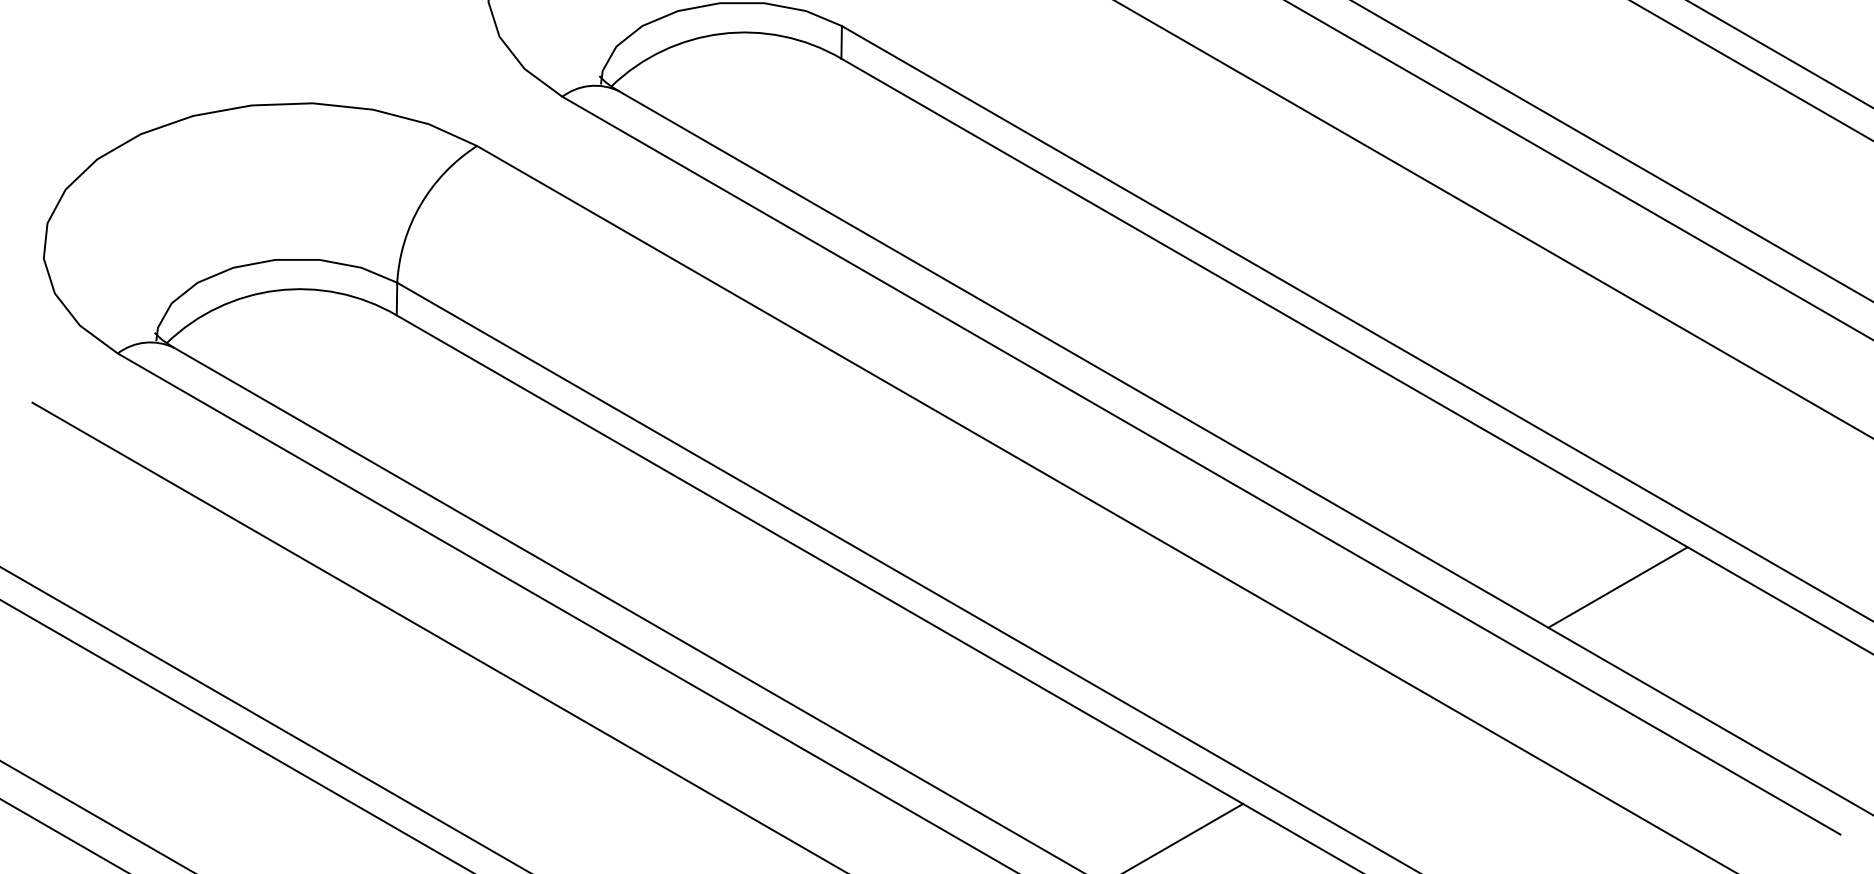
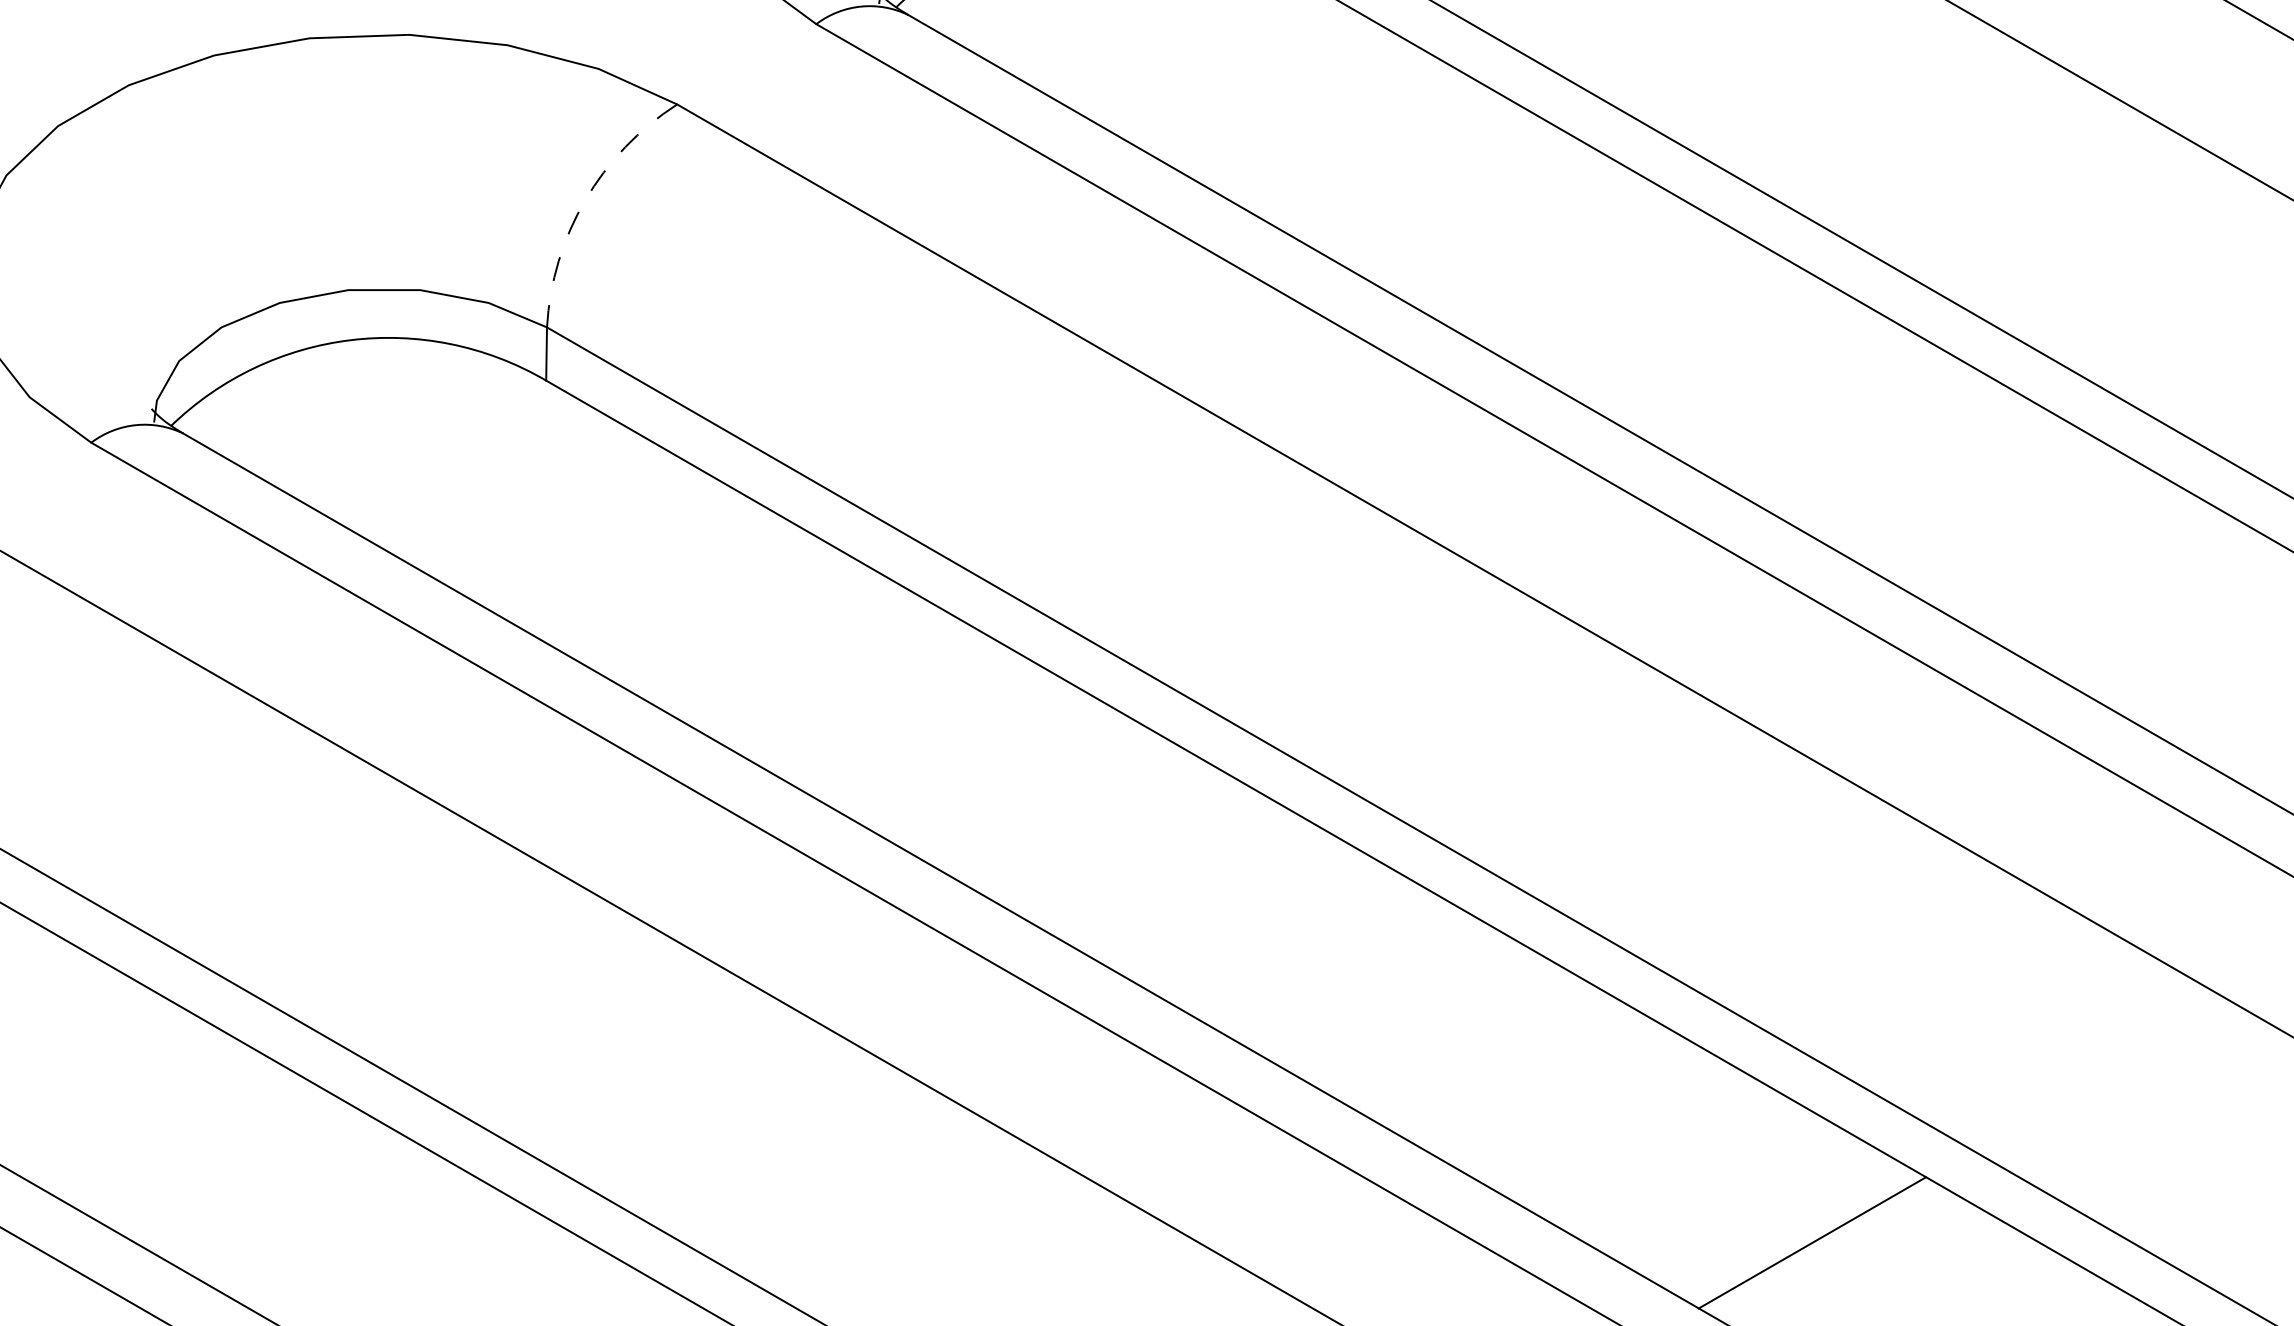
arc: (420, 204) -> (584, 199), solid -> dashed

